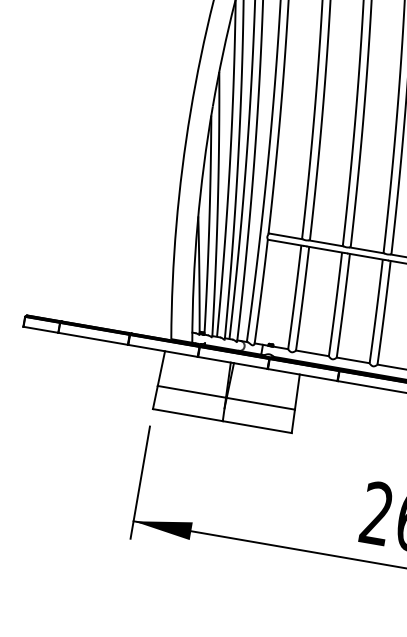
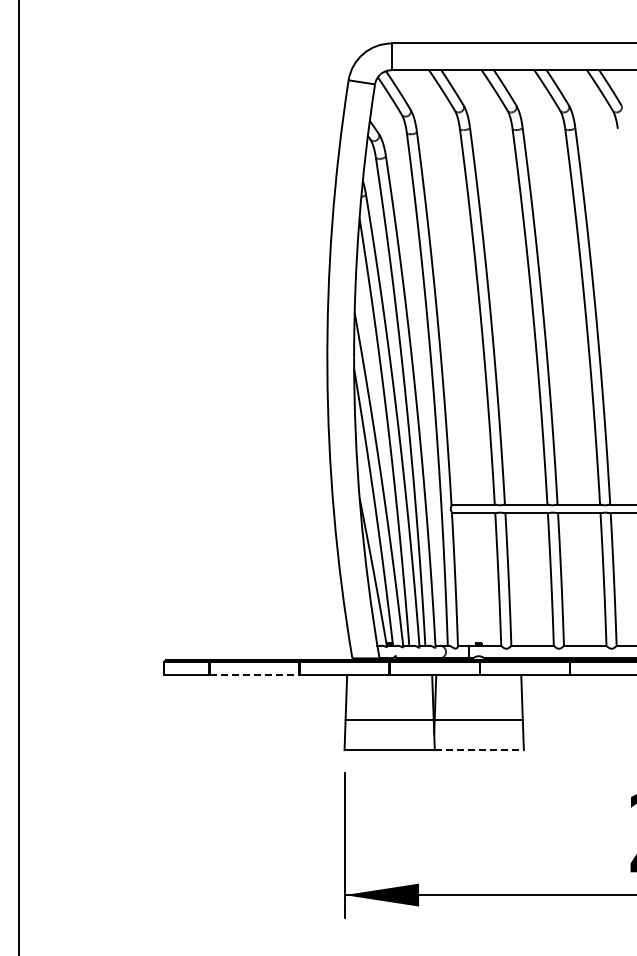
line: (93, 338) -> (254, 674), solid -> dashed
line: (257, 427) -> (479, 750), solid -> dashed

